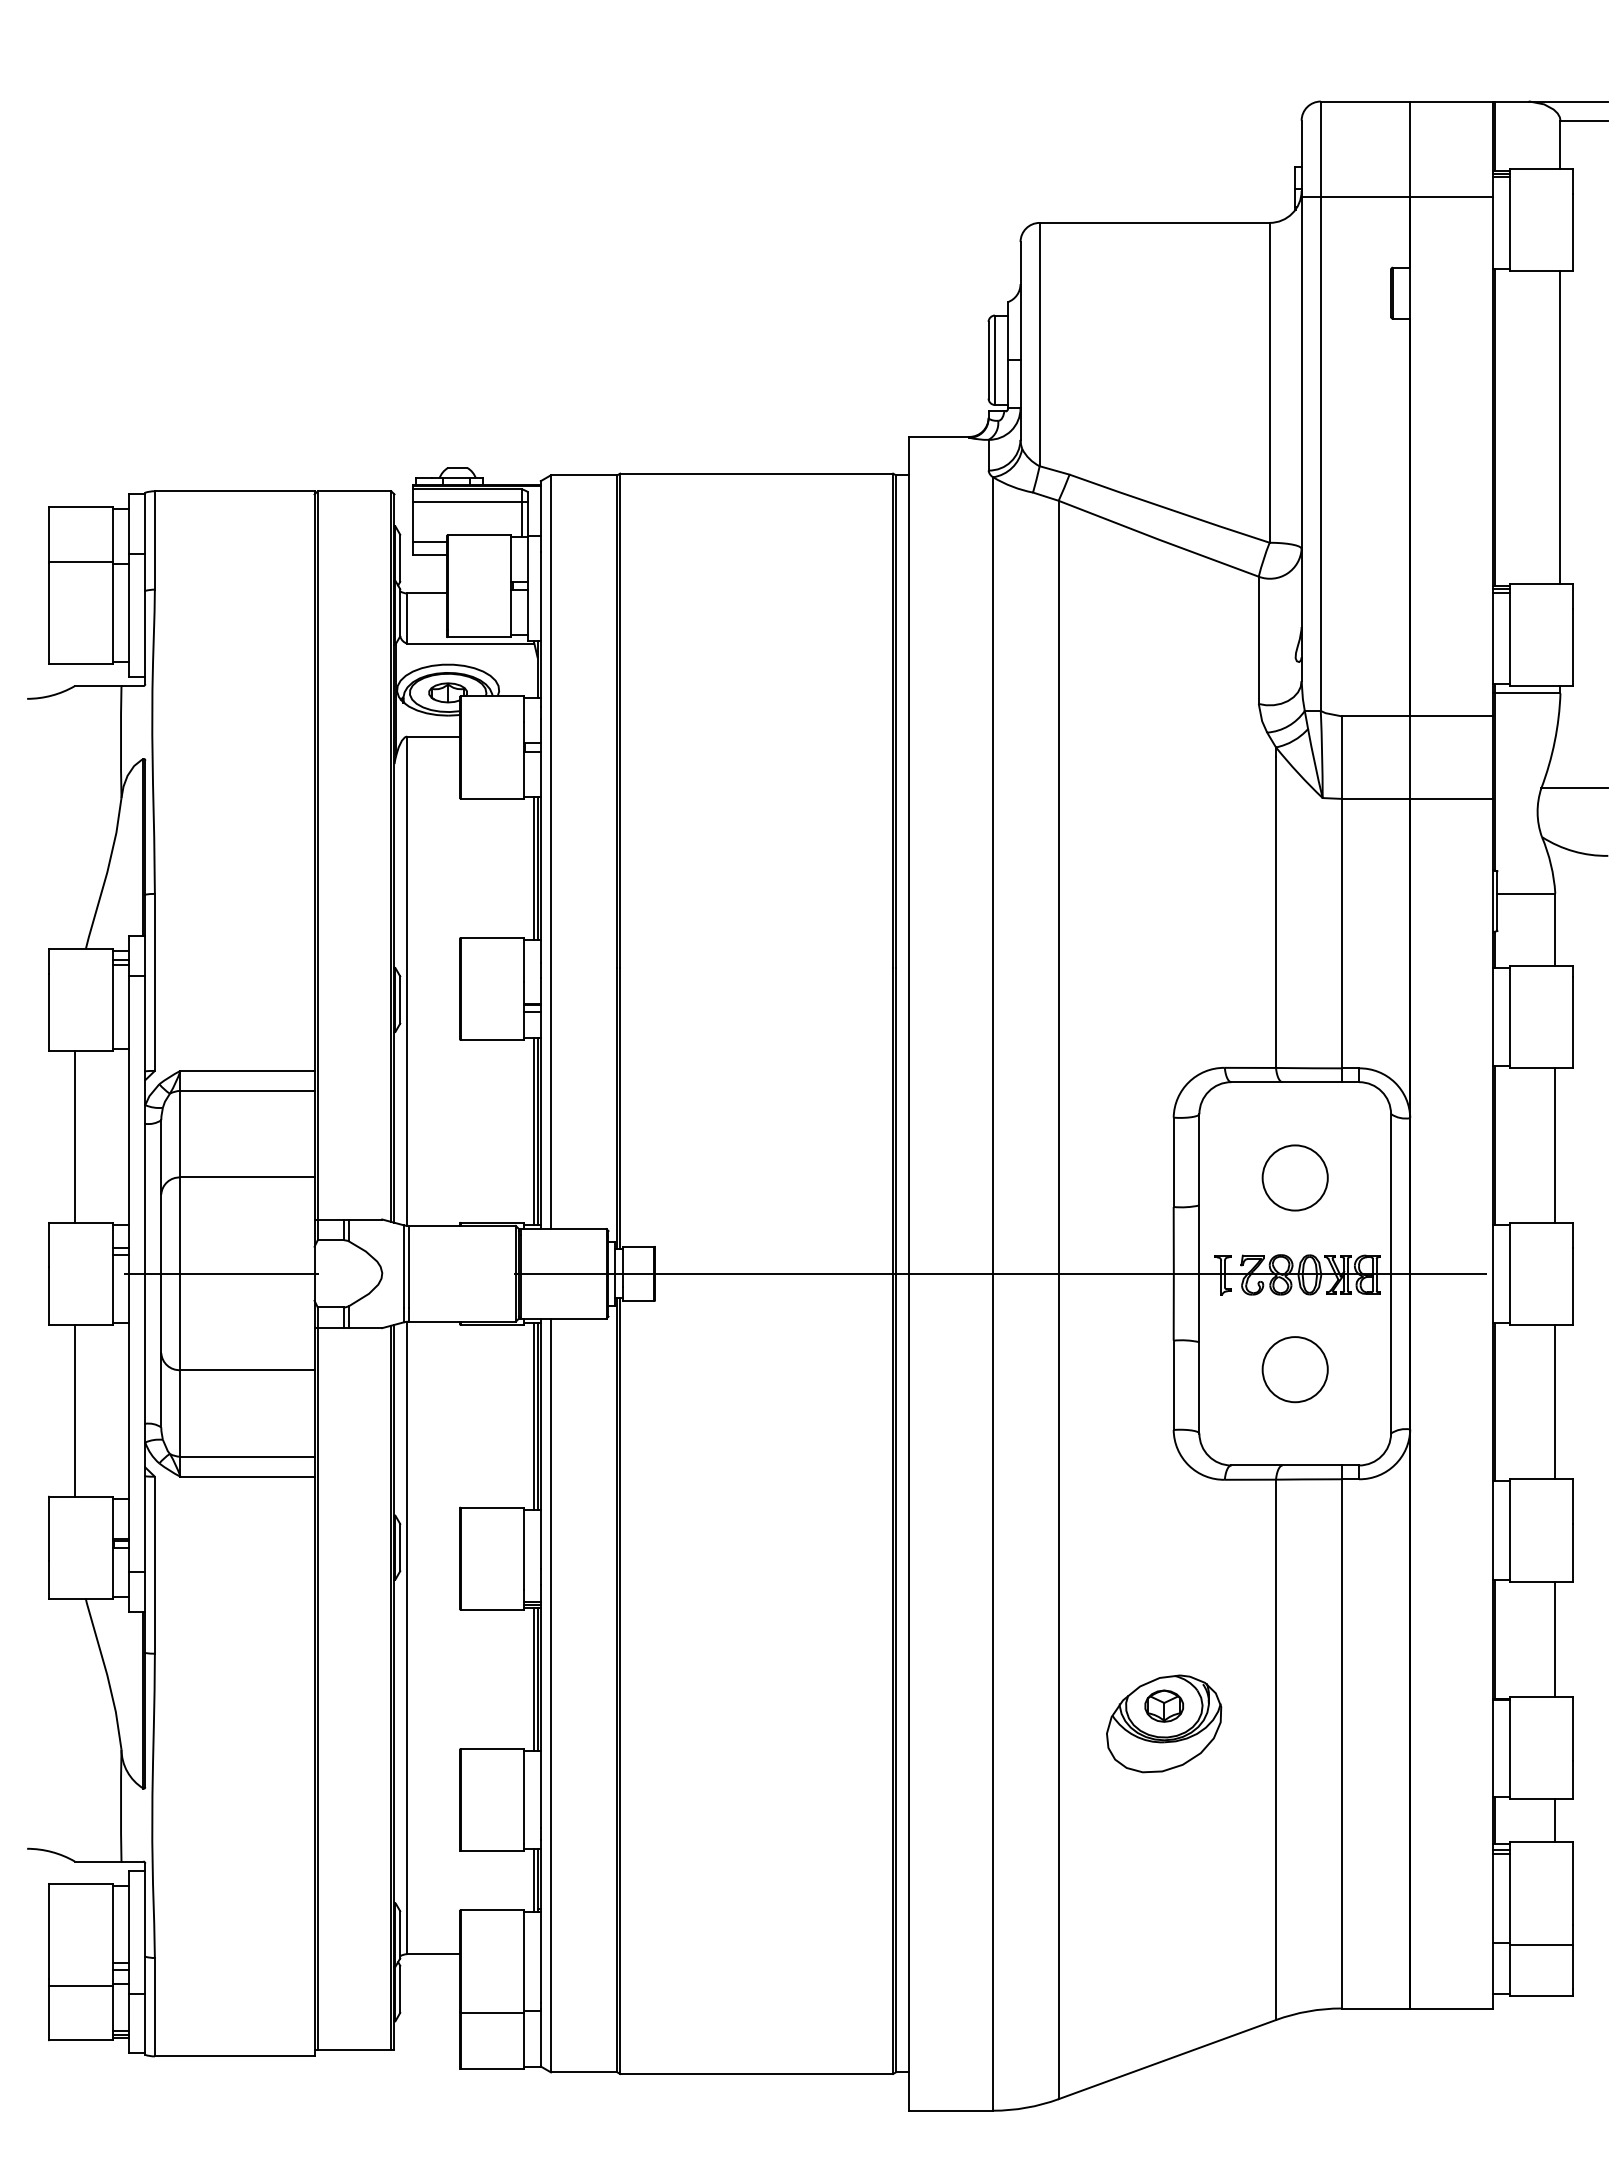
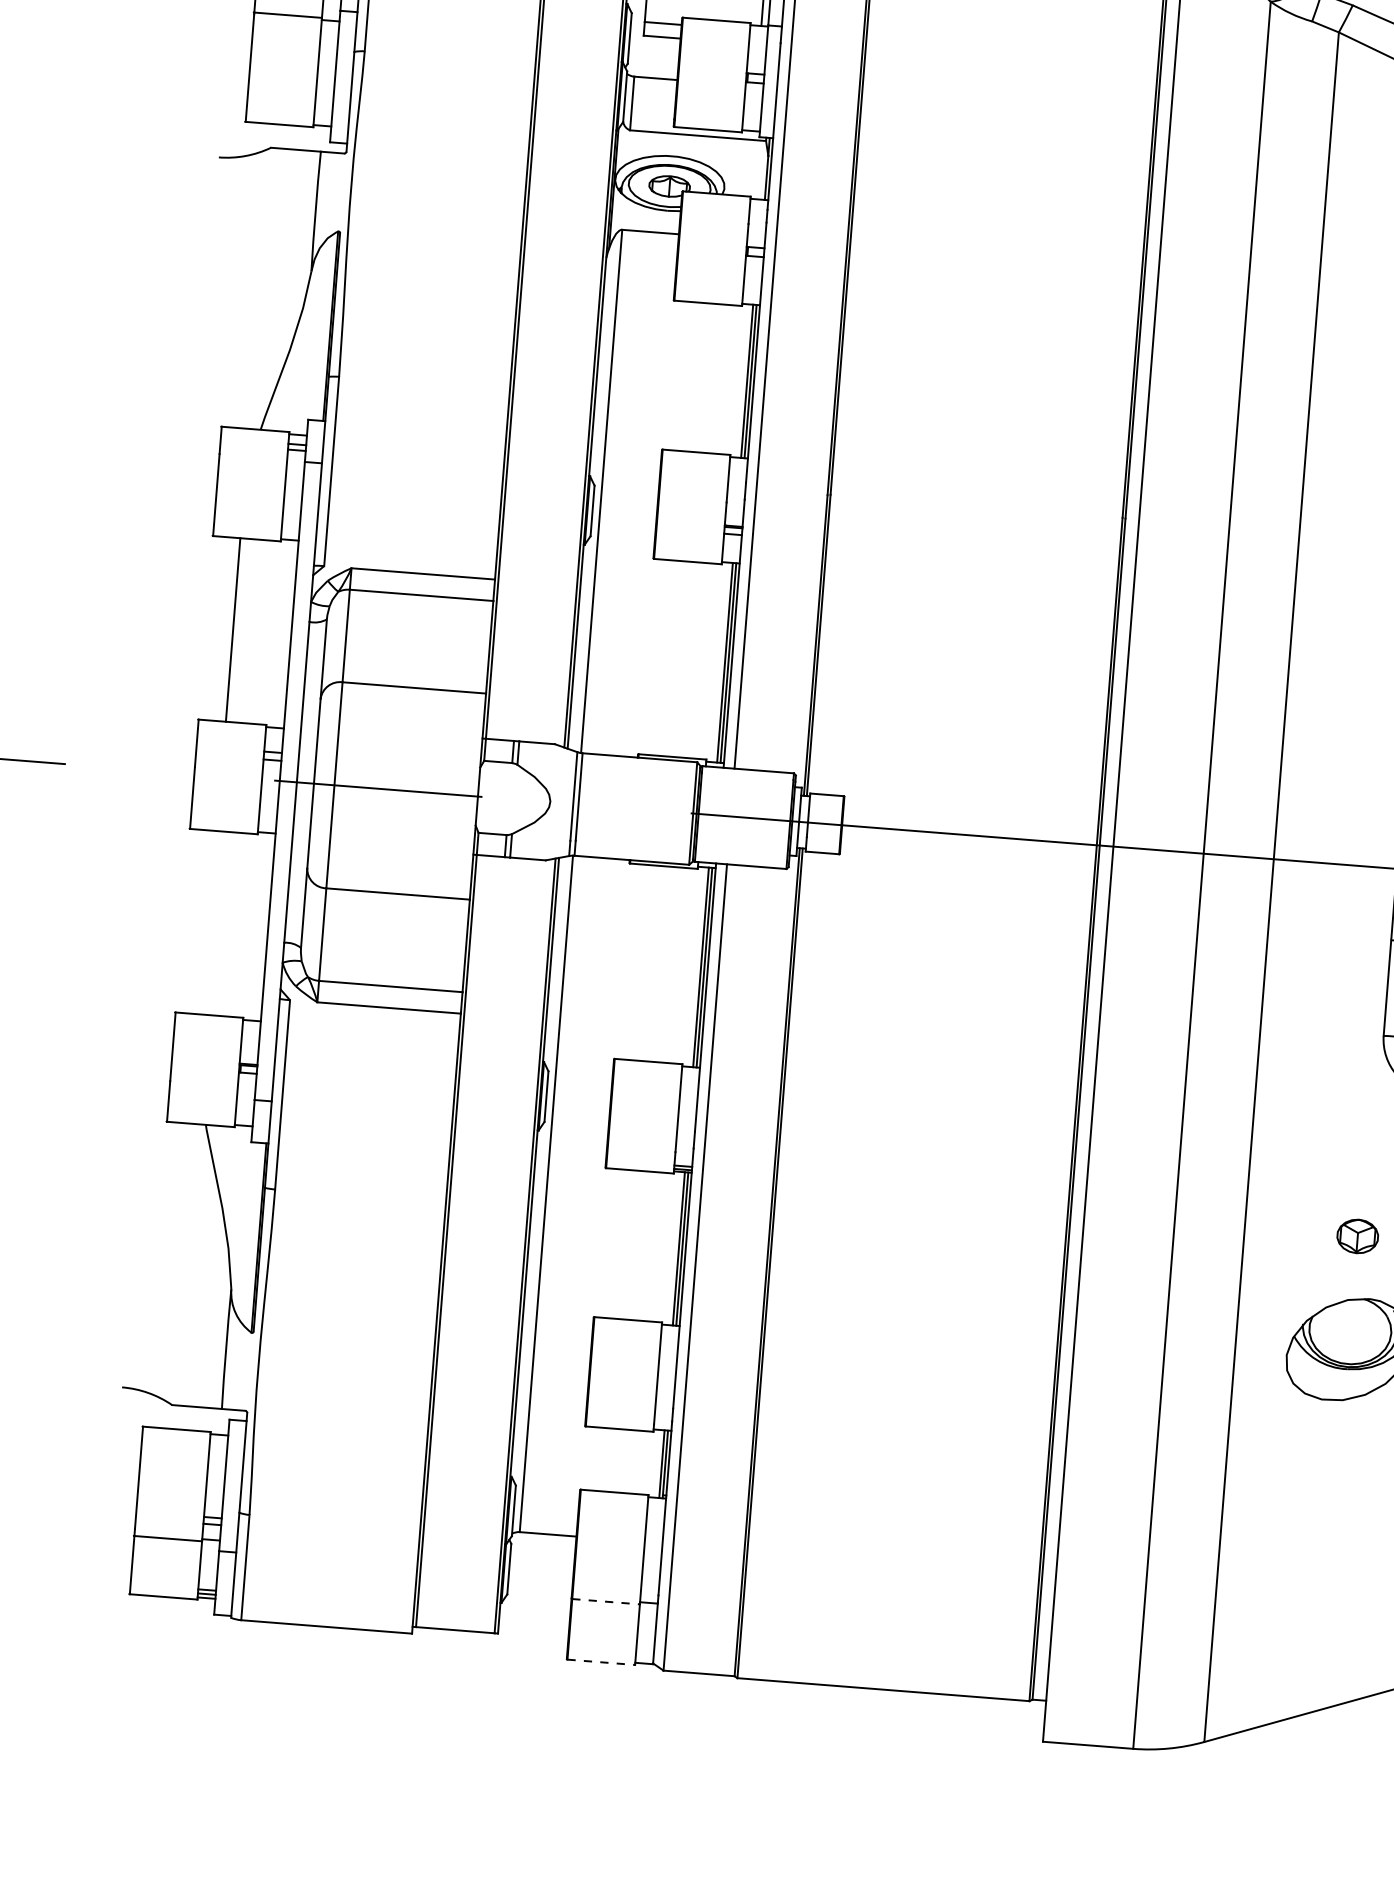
line: (74, 1410) -> (209, 922), removed
part: (1164, 1705) -> (1358, 1235), moved
line: (492, 2012) -> (606, 1601), solid -> dashed
line: (492, 2069) -> (601, 1662), solid -> dashed

